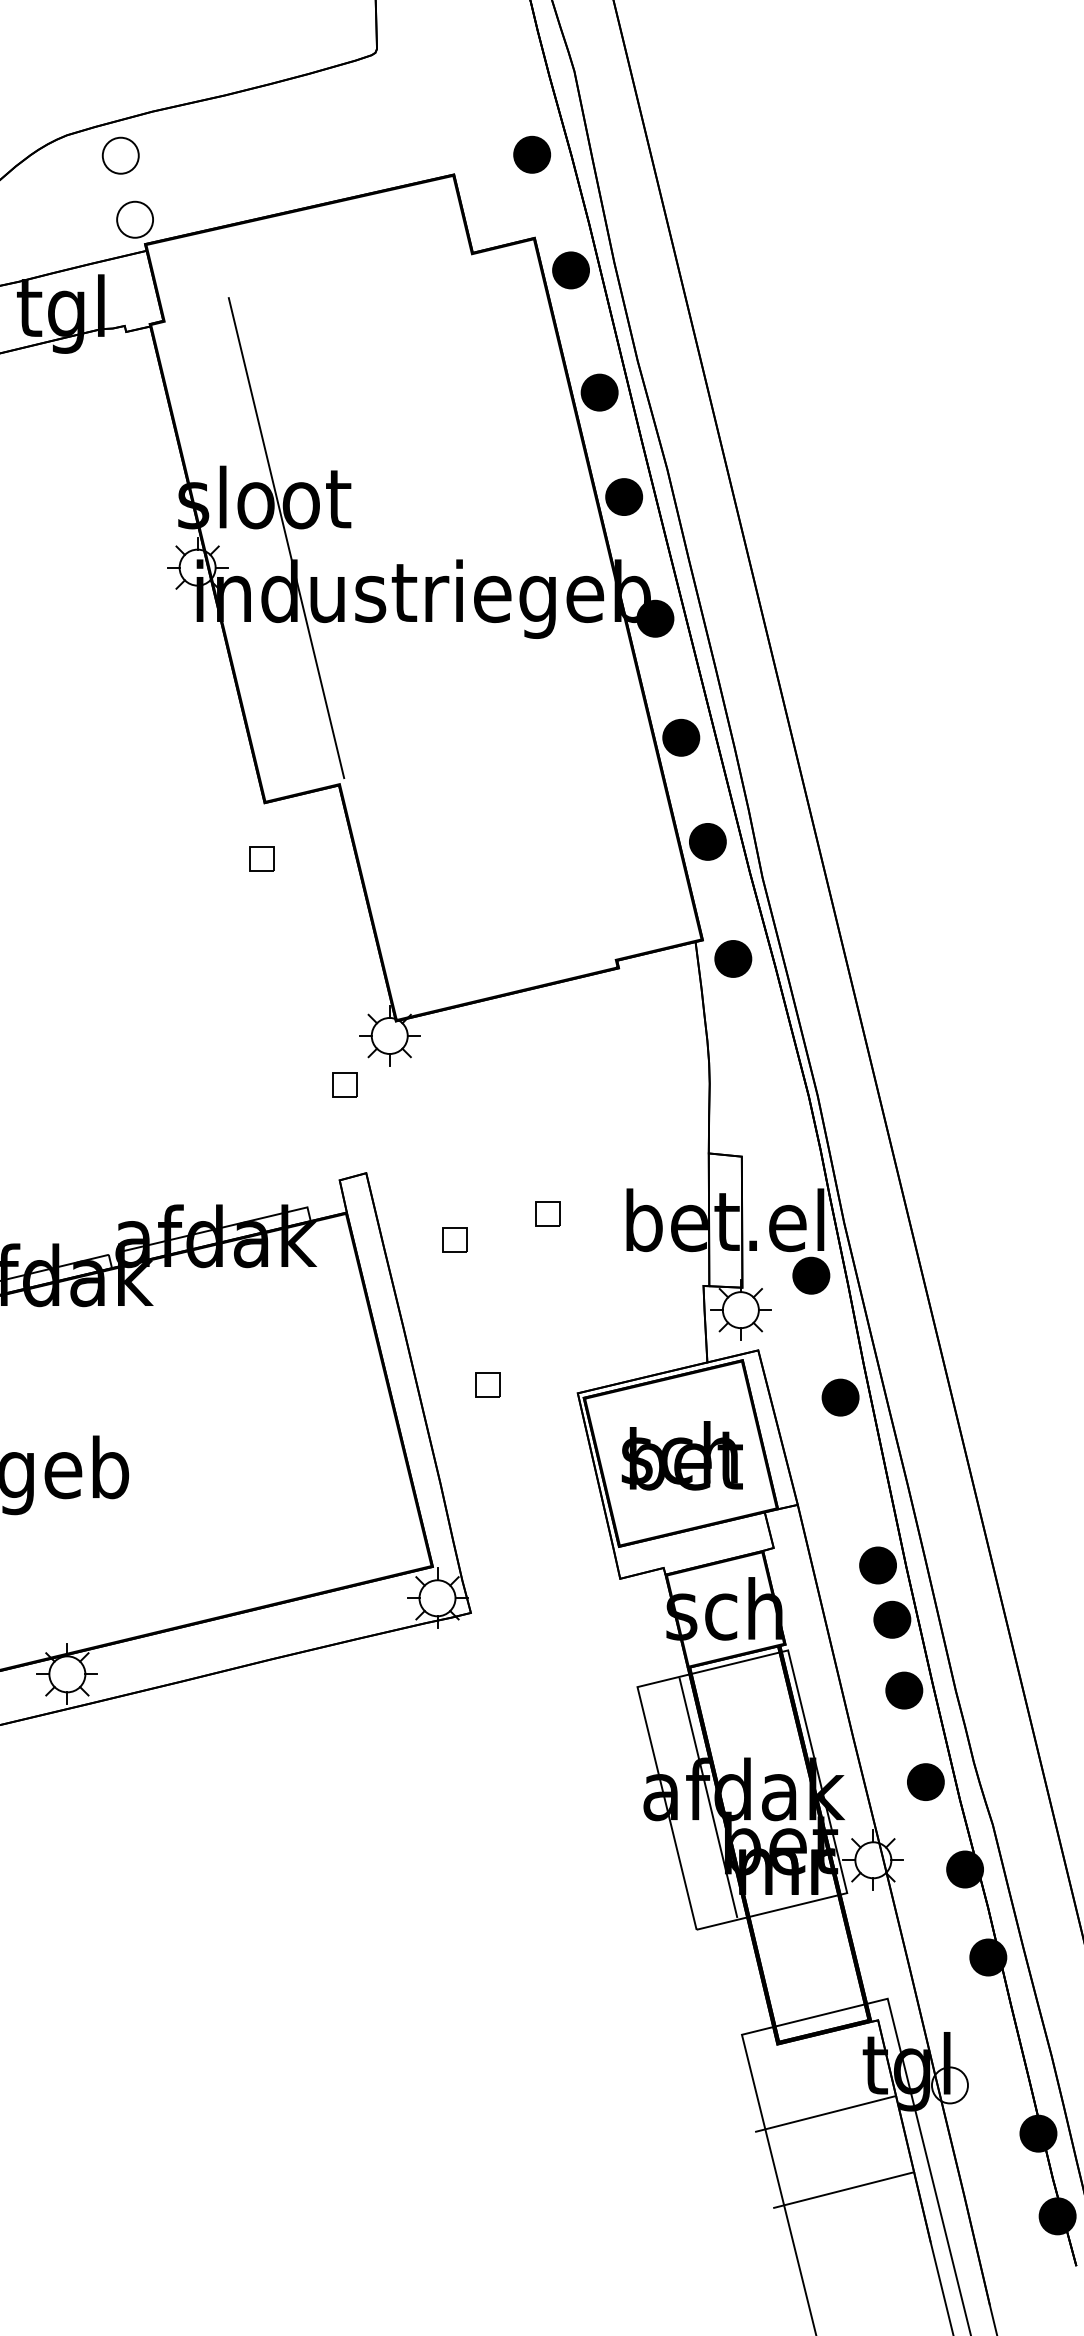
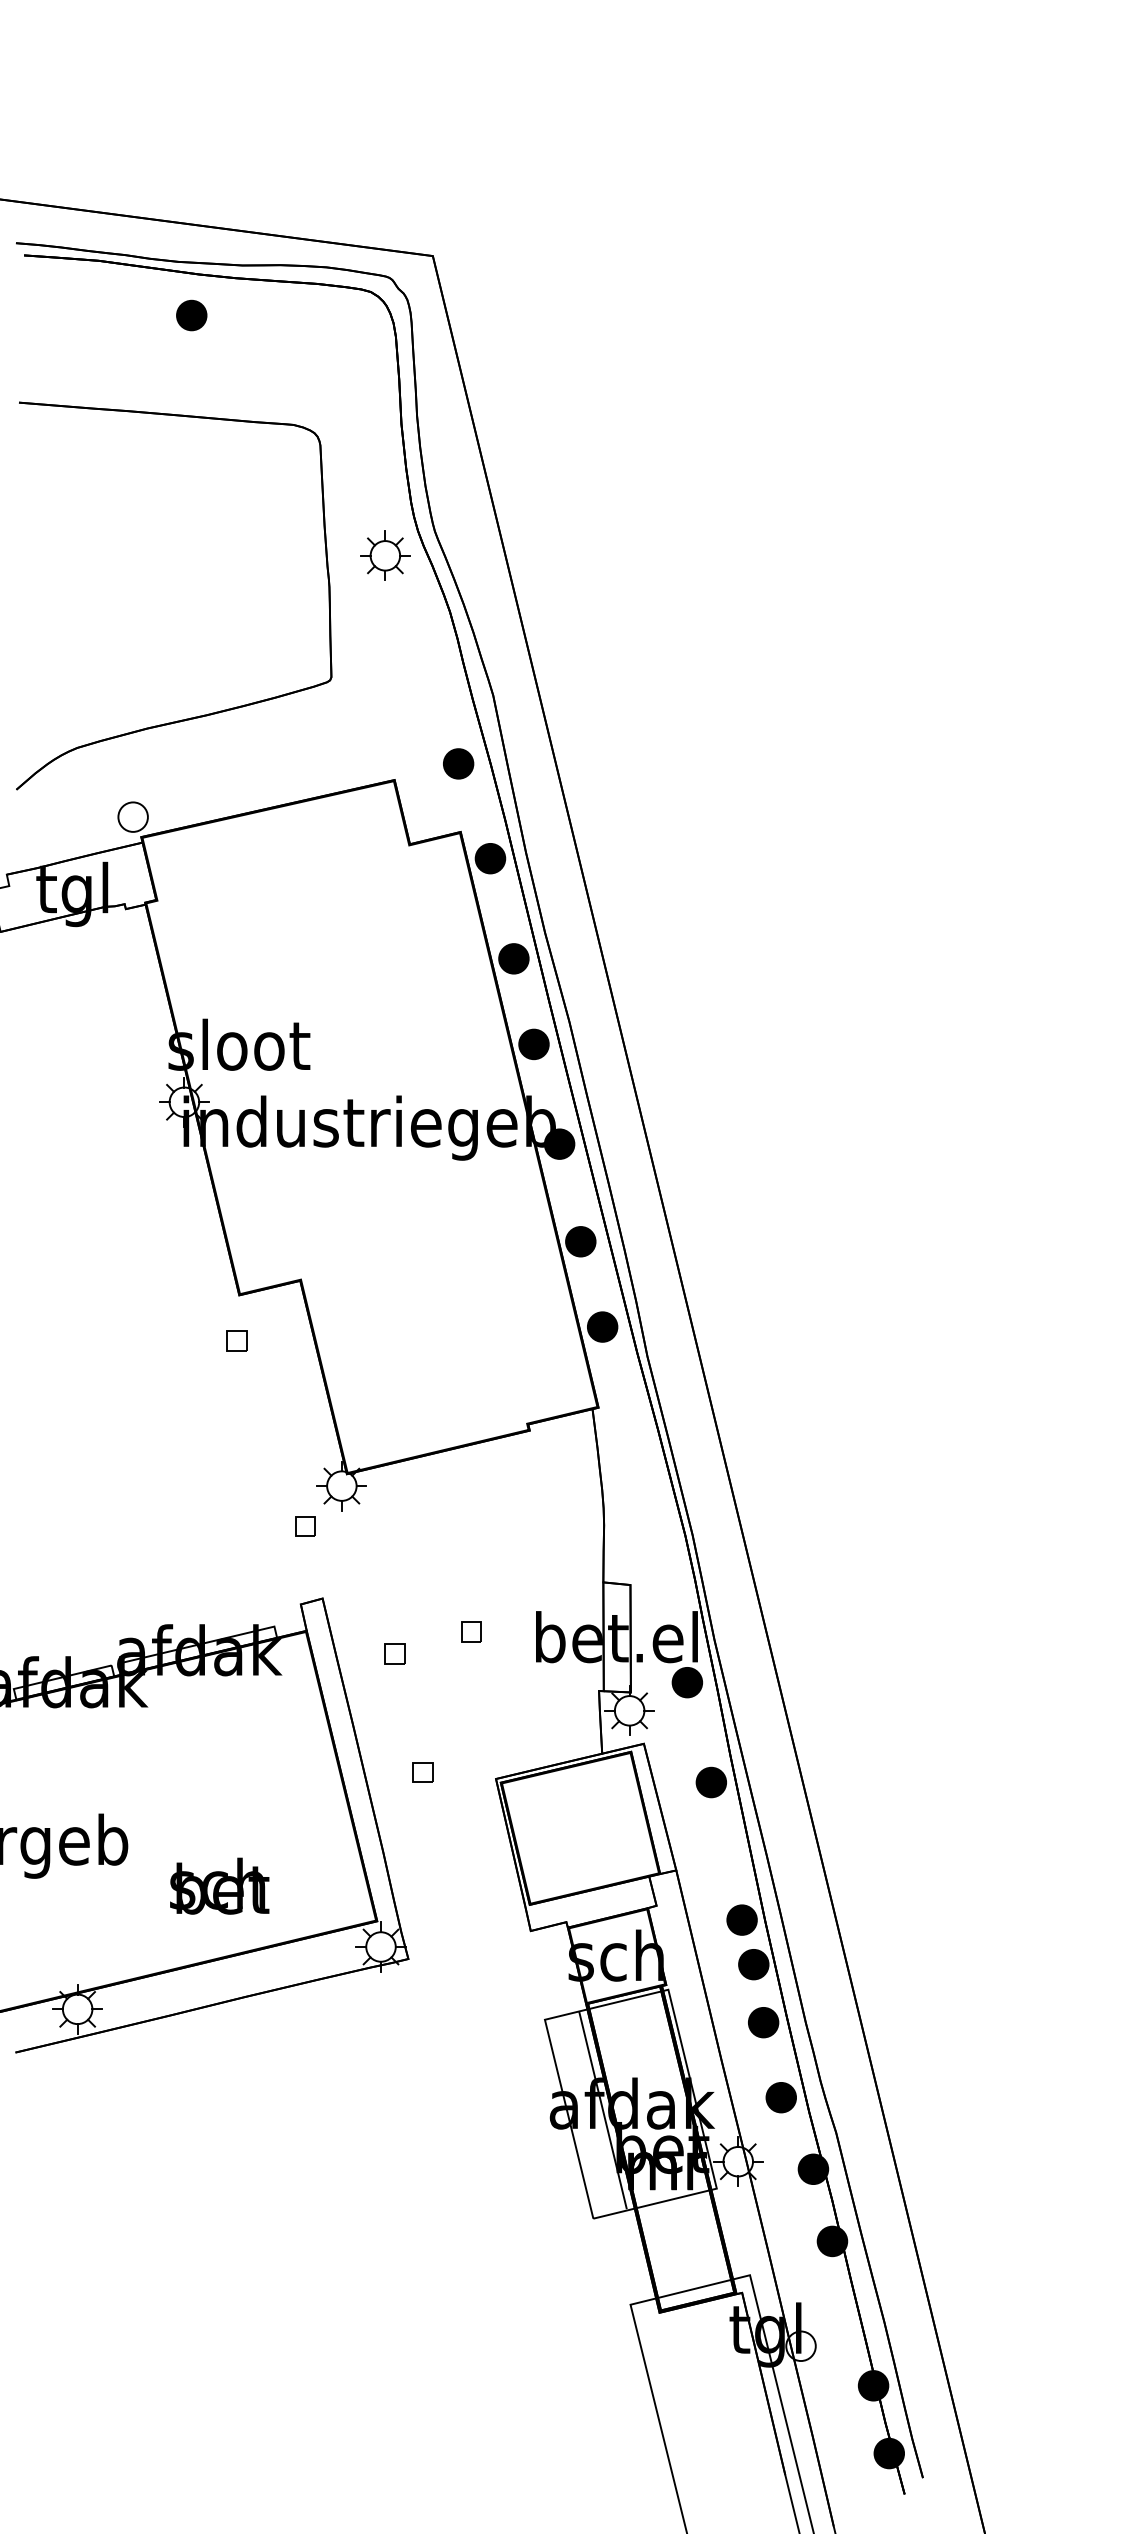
part: (120, 155) -> (121, 764), removed
line: (285, 537) -> (256, 1077), removed
part: (733, 958) -> (623, 1422), removed
text: (682, 1454) -> (219, 1885), moved
line: (826, 2113) -> (699, 2369), removed
line: (843, 2189) -> (713, 2431), removed

